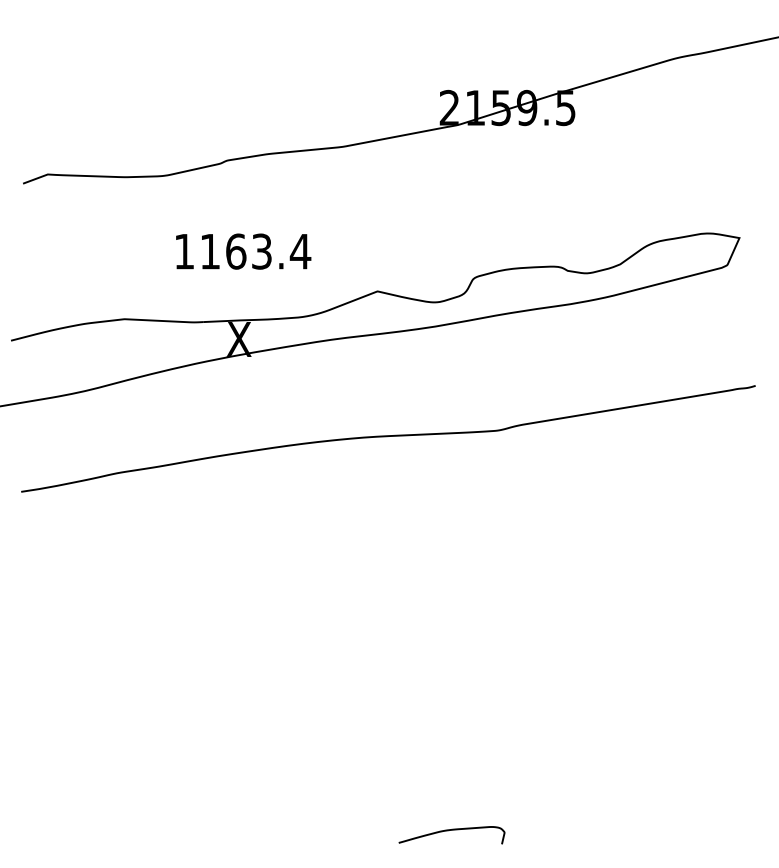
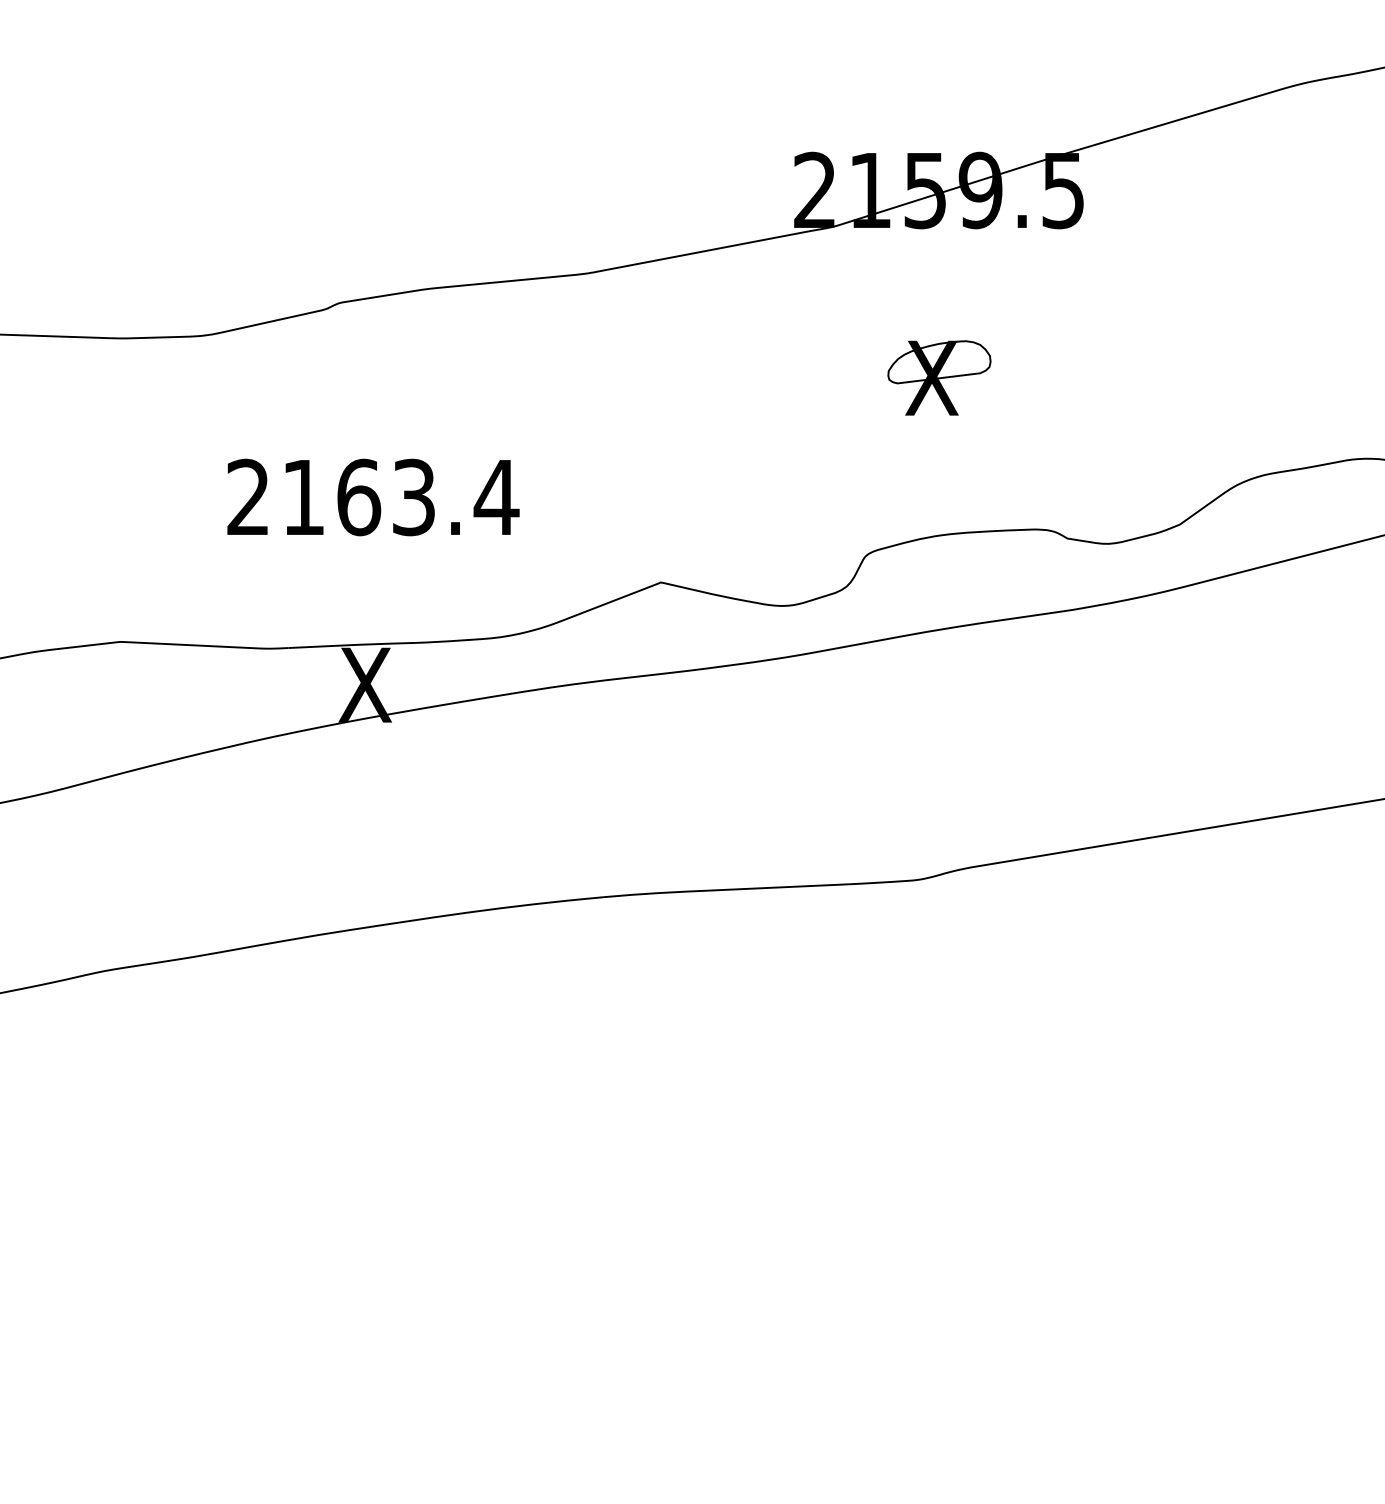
part: (507, 195) -> (938, 377), added
text: (183, 251) -> (246, 497), 1163.4 -> 2163.4

